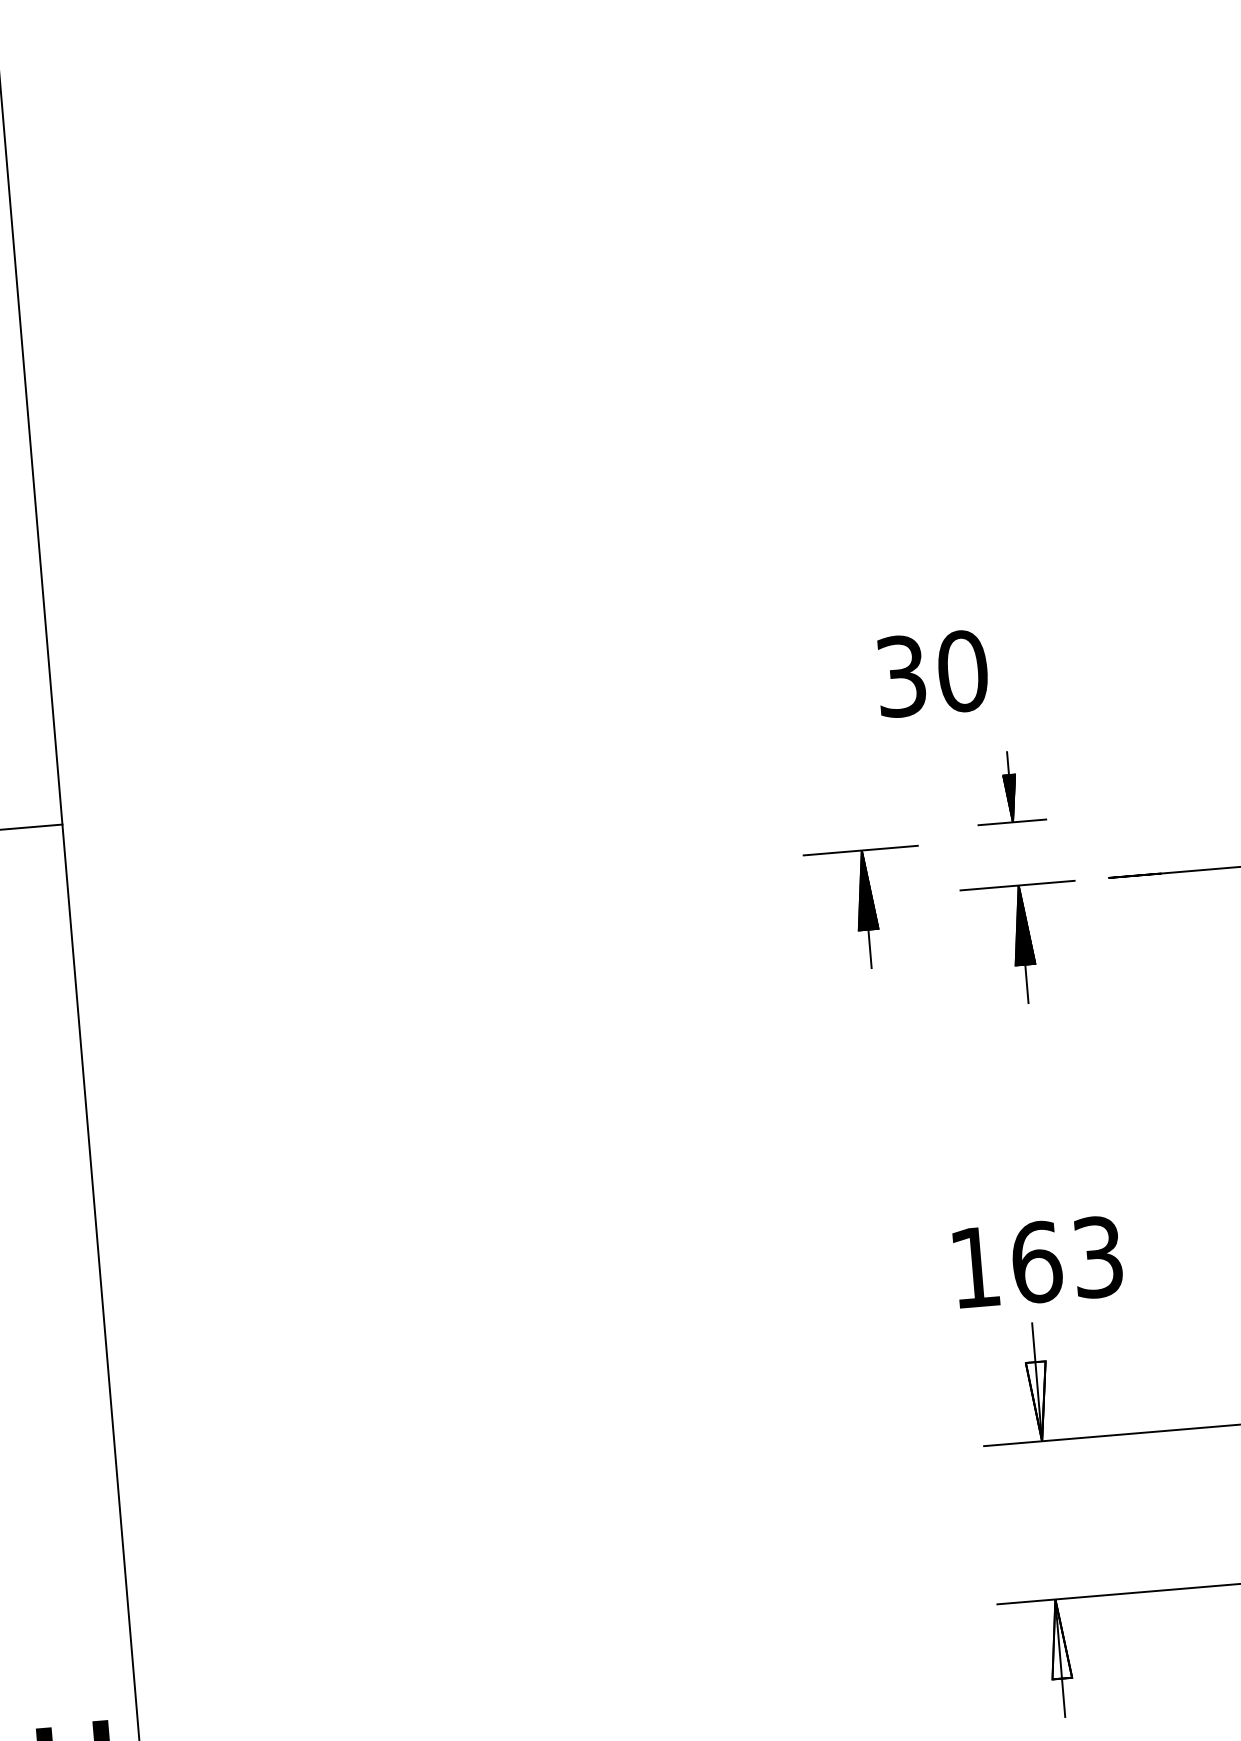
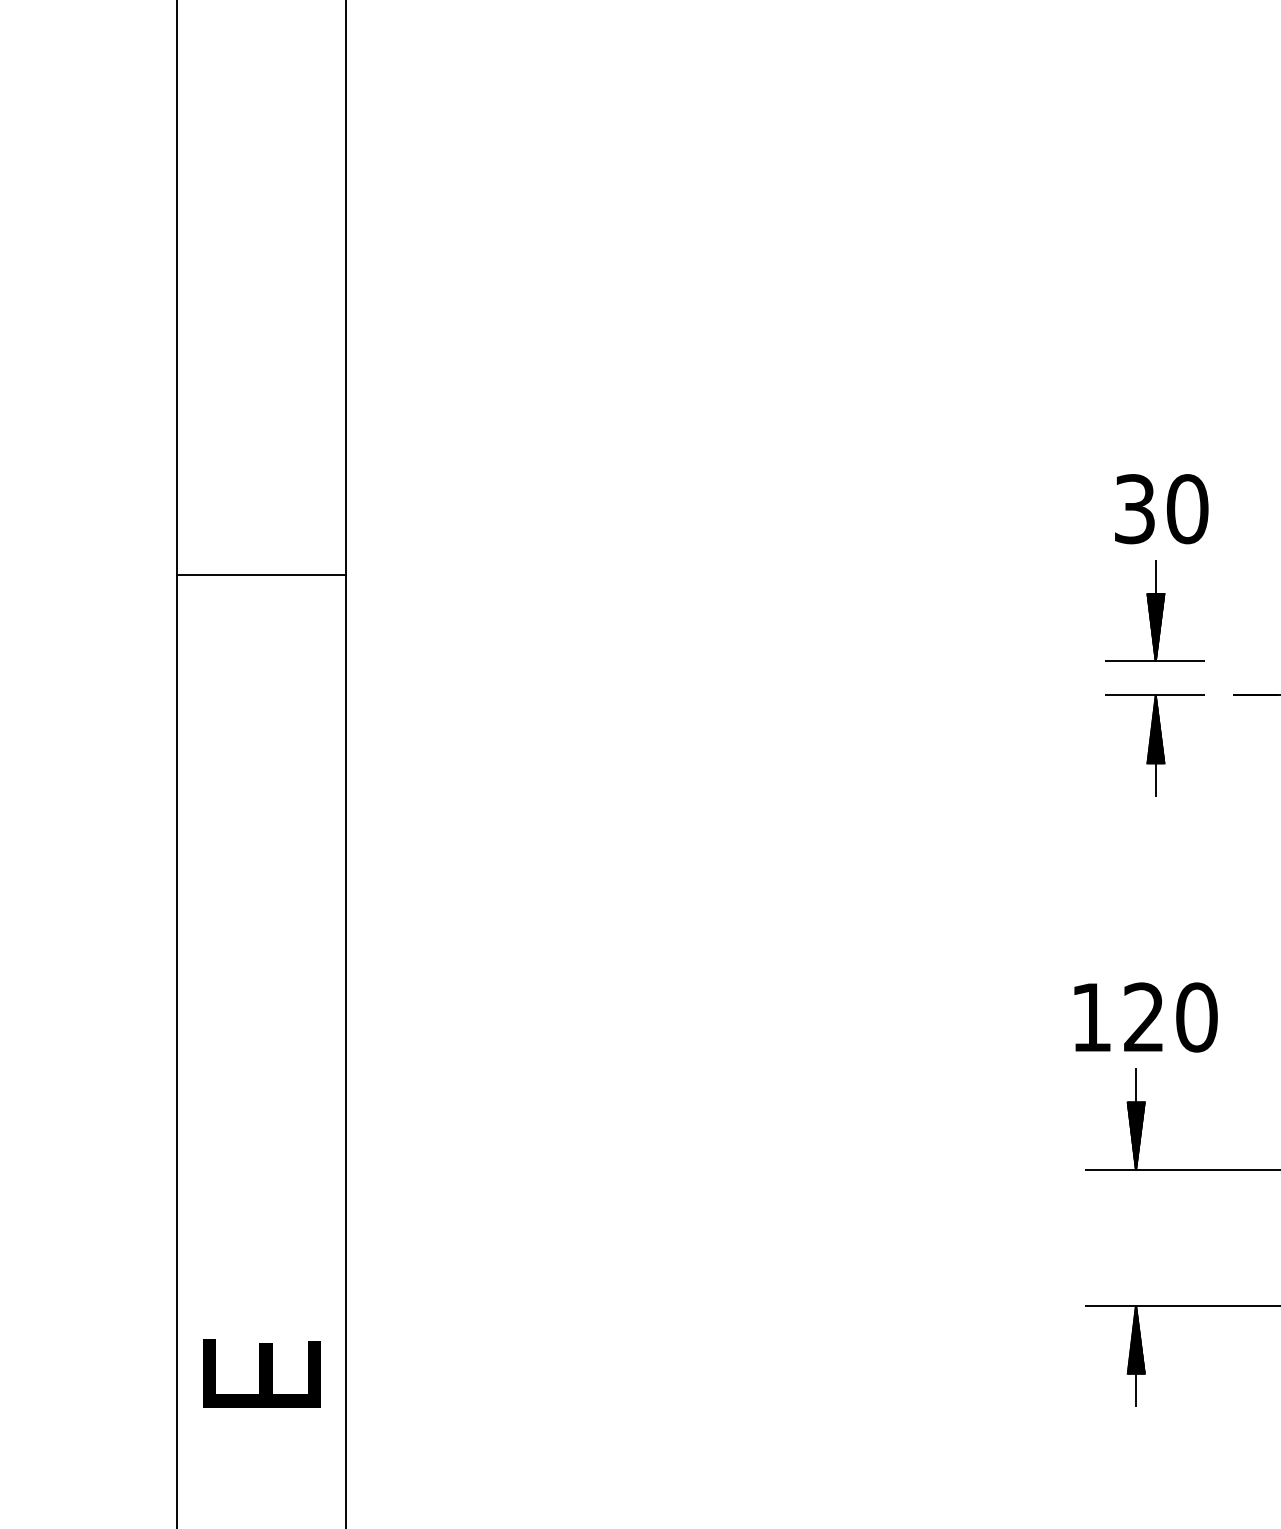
text: (932, 674) -> (1161, 509), moved
part: (1008, 786) -> (1154, 610), size x1.67
part: (865, 909) -> (1023, 704), removed
text: (1067, 1259) -> (1170, 1017), 163 -> 120
fill: (1038, 1402) -> (1135, 1136), added
fill: (1058, 1638) -> (1135, 1339), added

